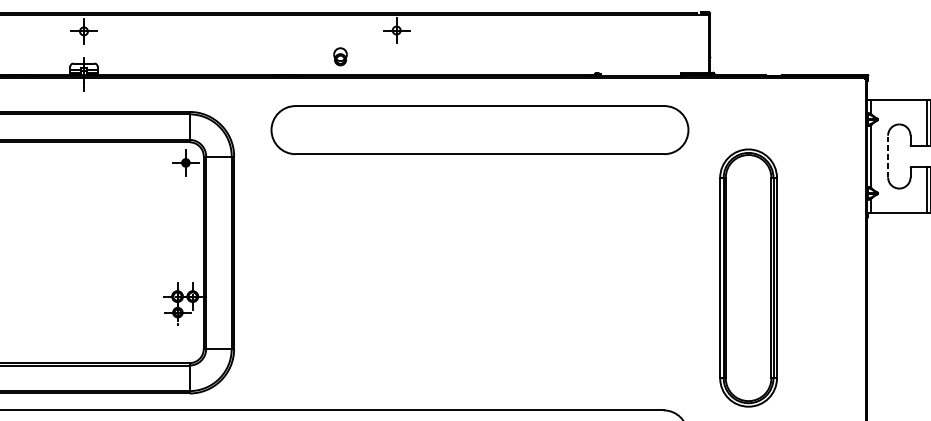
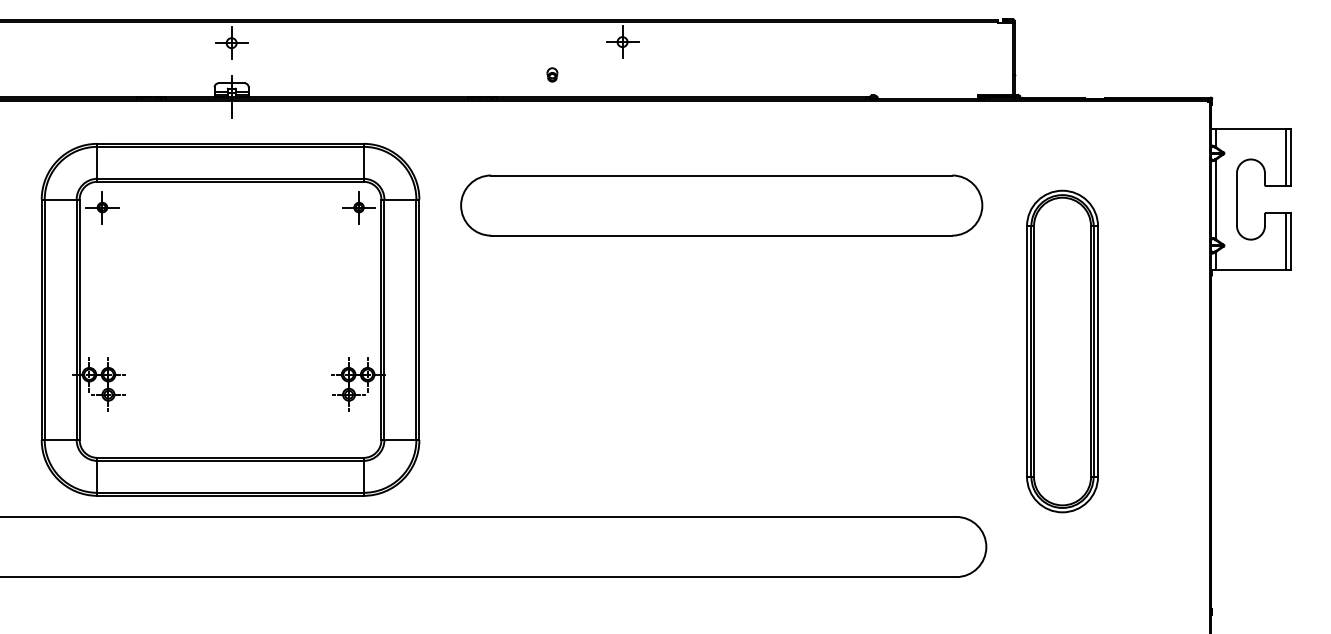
part: (340, 56) -> (552, 74), size x0.62
part: (479, 130) -> (721, 205), moved
line: (887, 156) -> (1236, 199), dashed -> solid

